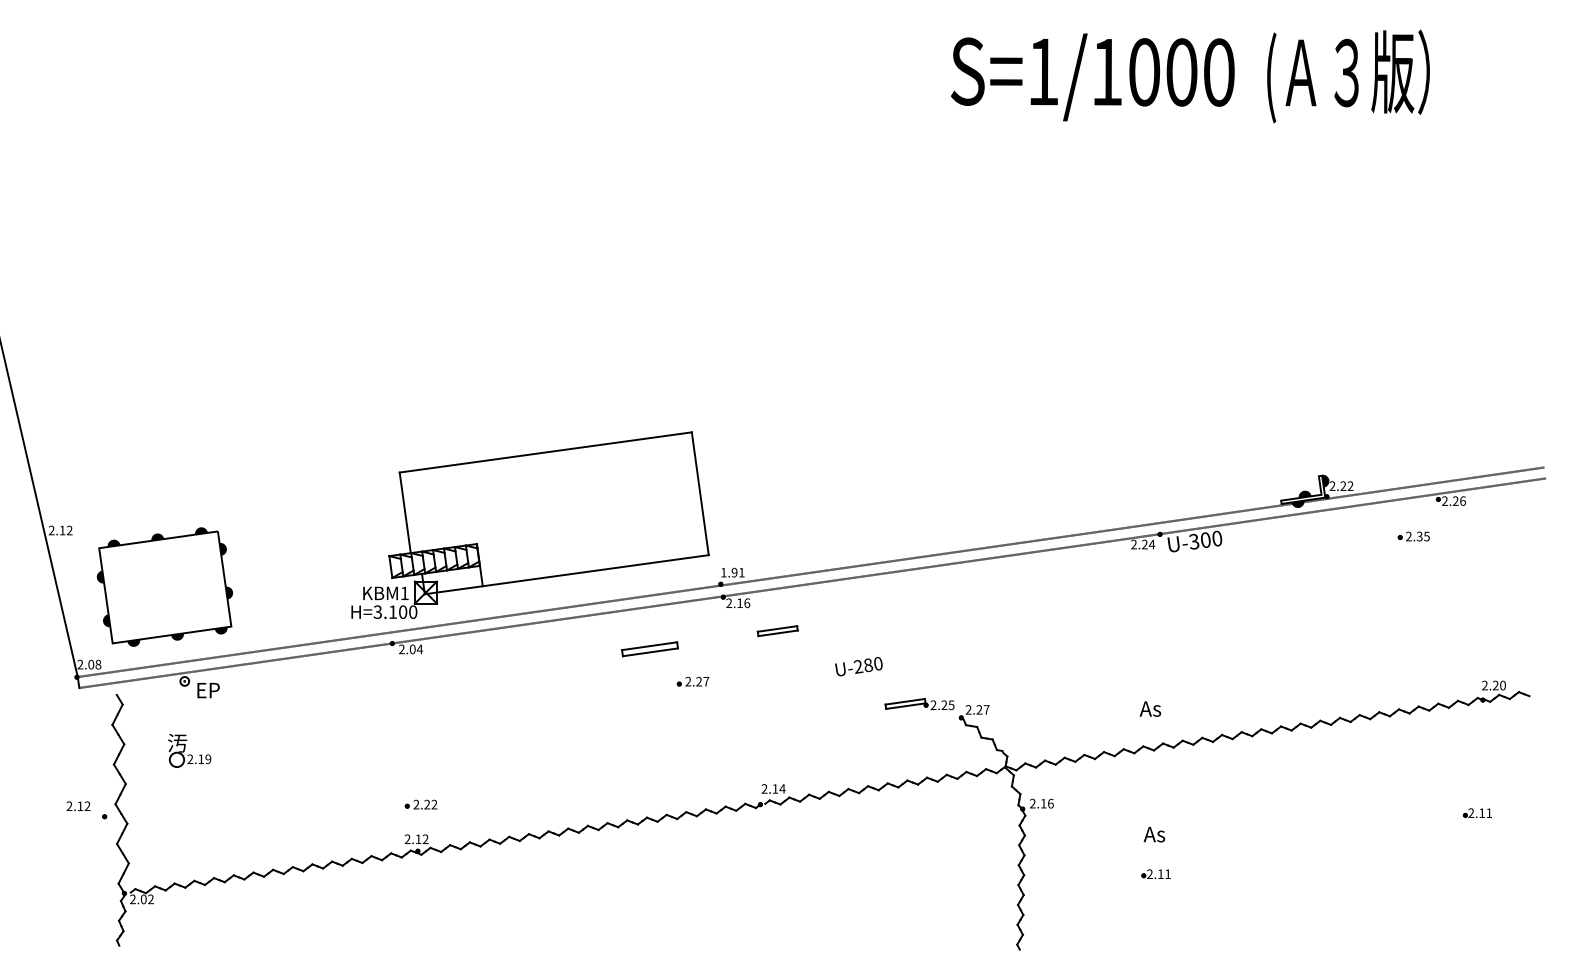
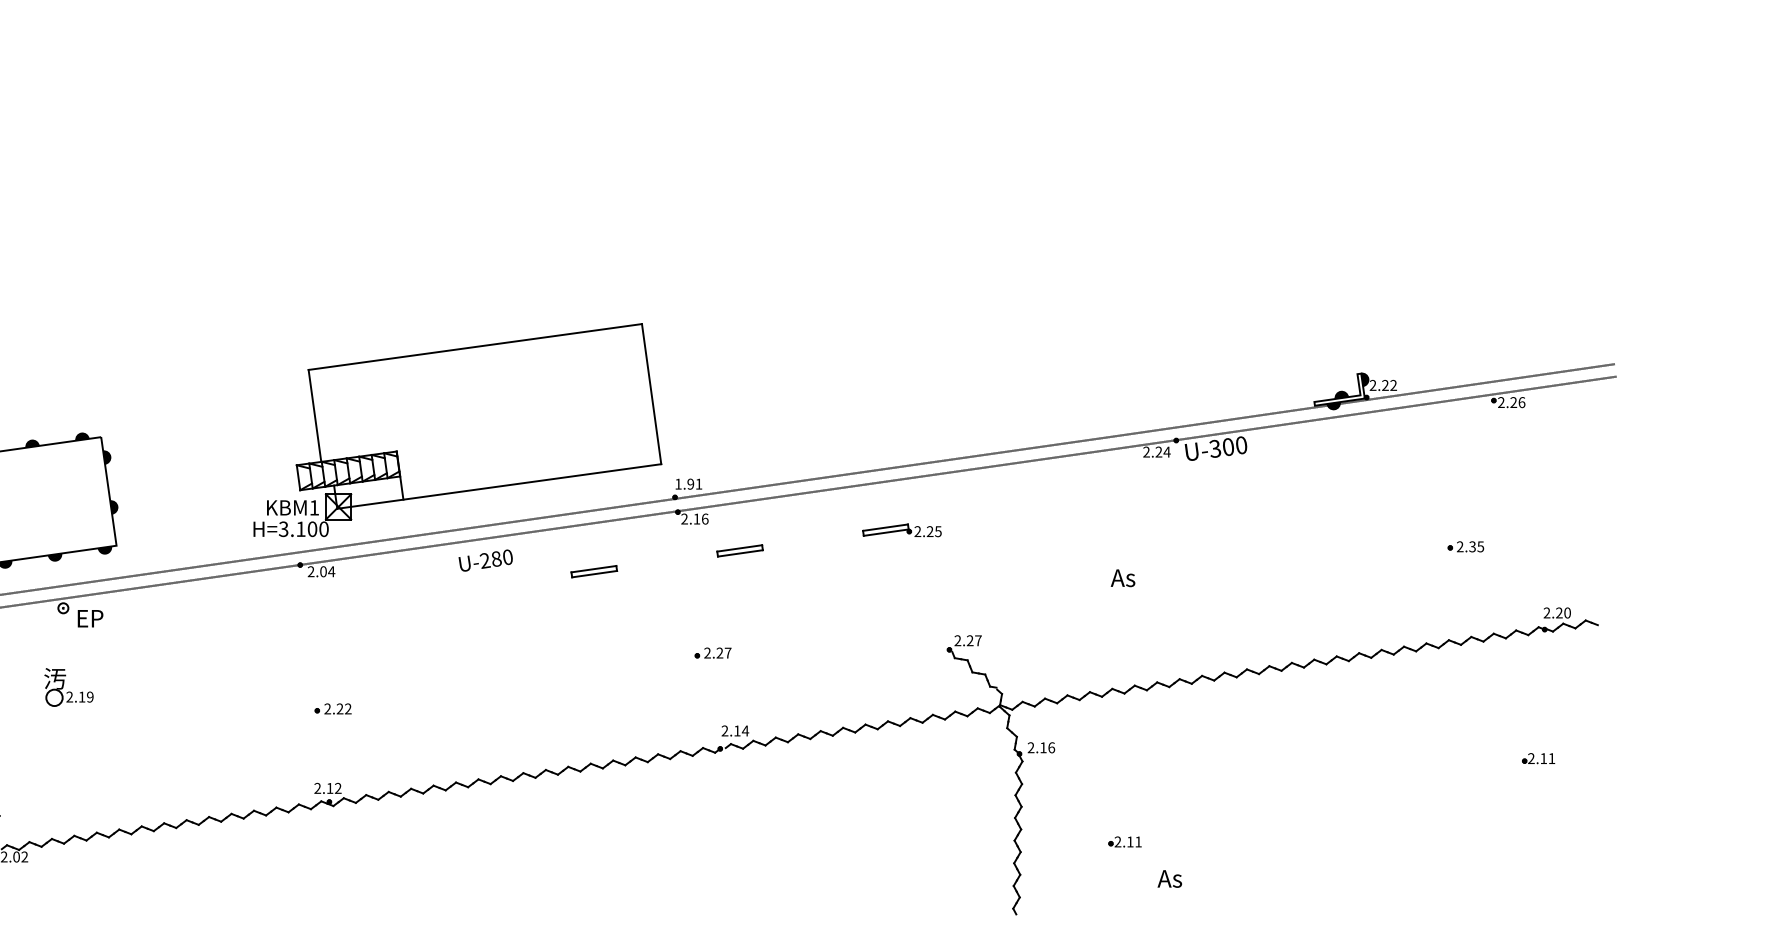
part: (1413, 536) -> (1465, 546), moved
part: (649, 649) -> (593, 571), size x0.71
text: (858, 666) -> (485, 560), moved
part: (692, 681) -> (712, 652), moved
part: (919, 704) -> (901, 530), moved
text: (1150, 708) -> (1123, 577), moved
part: (420, 804) -> (332, 708), moved
text: (1154, 834) -> (1169, 878), moved
part: (1155, 874) -> (1124, 842), moved

